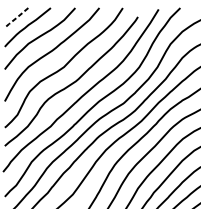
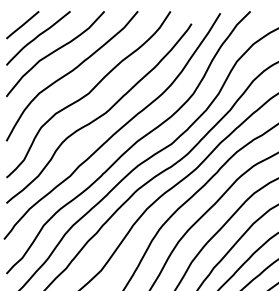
line: (16, 18) -> (22, 25), dashed -> solid

